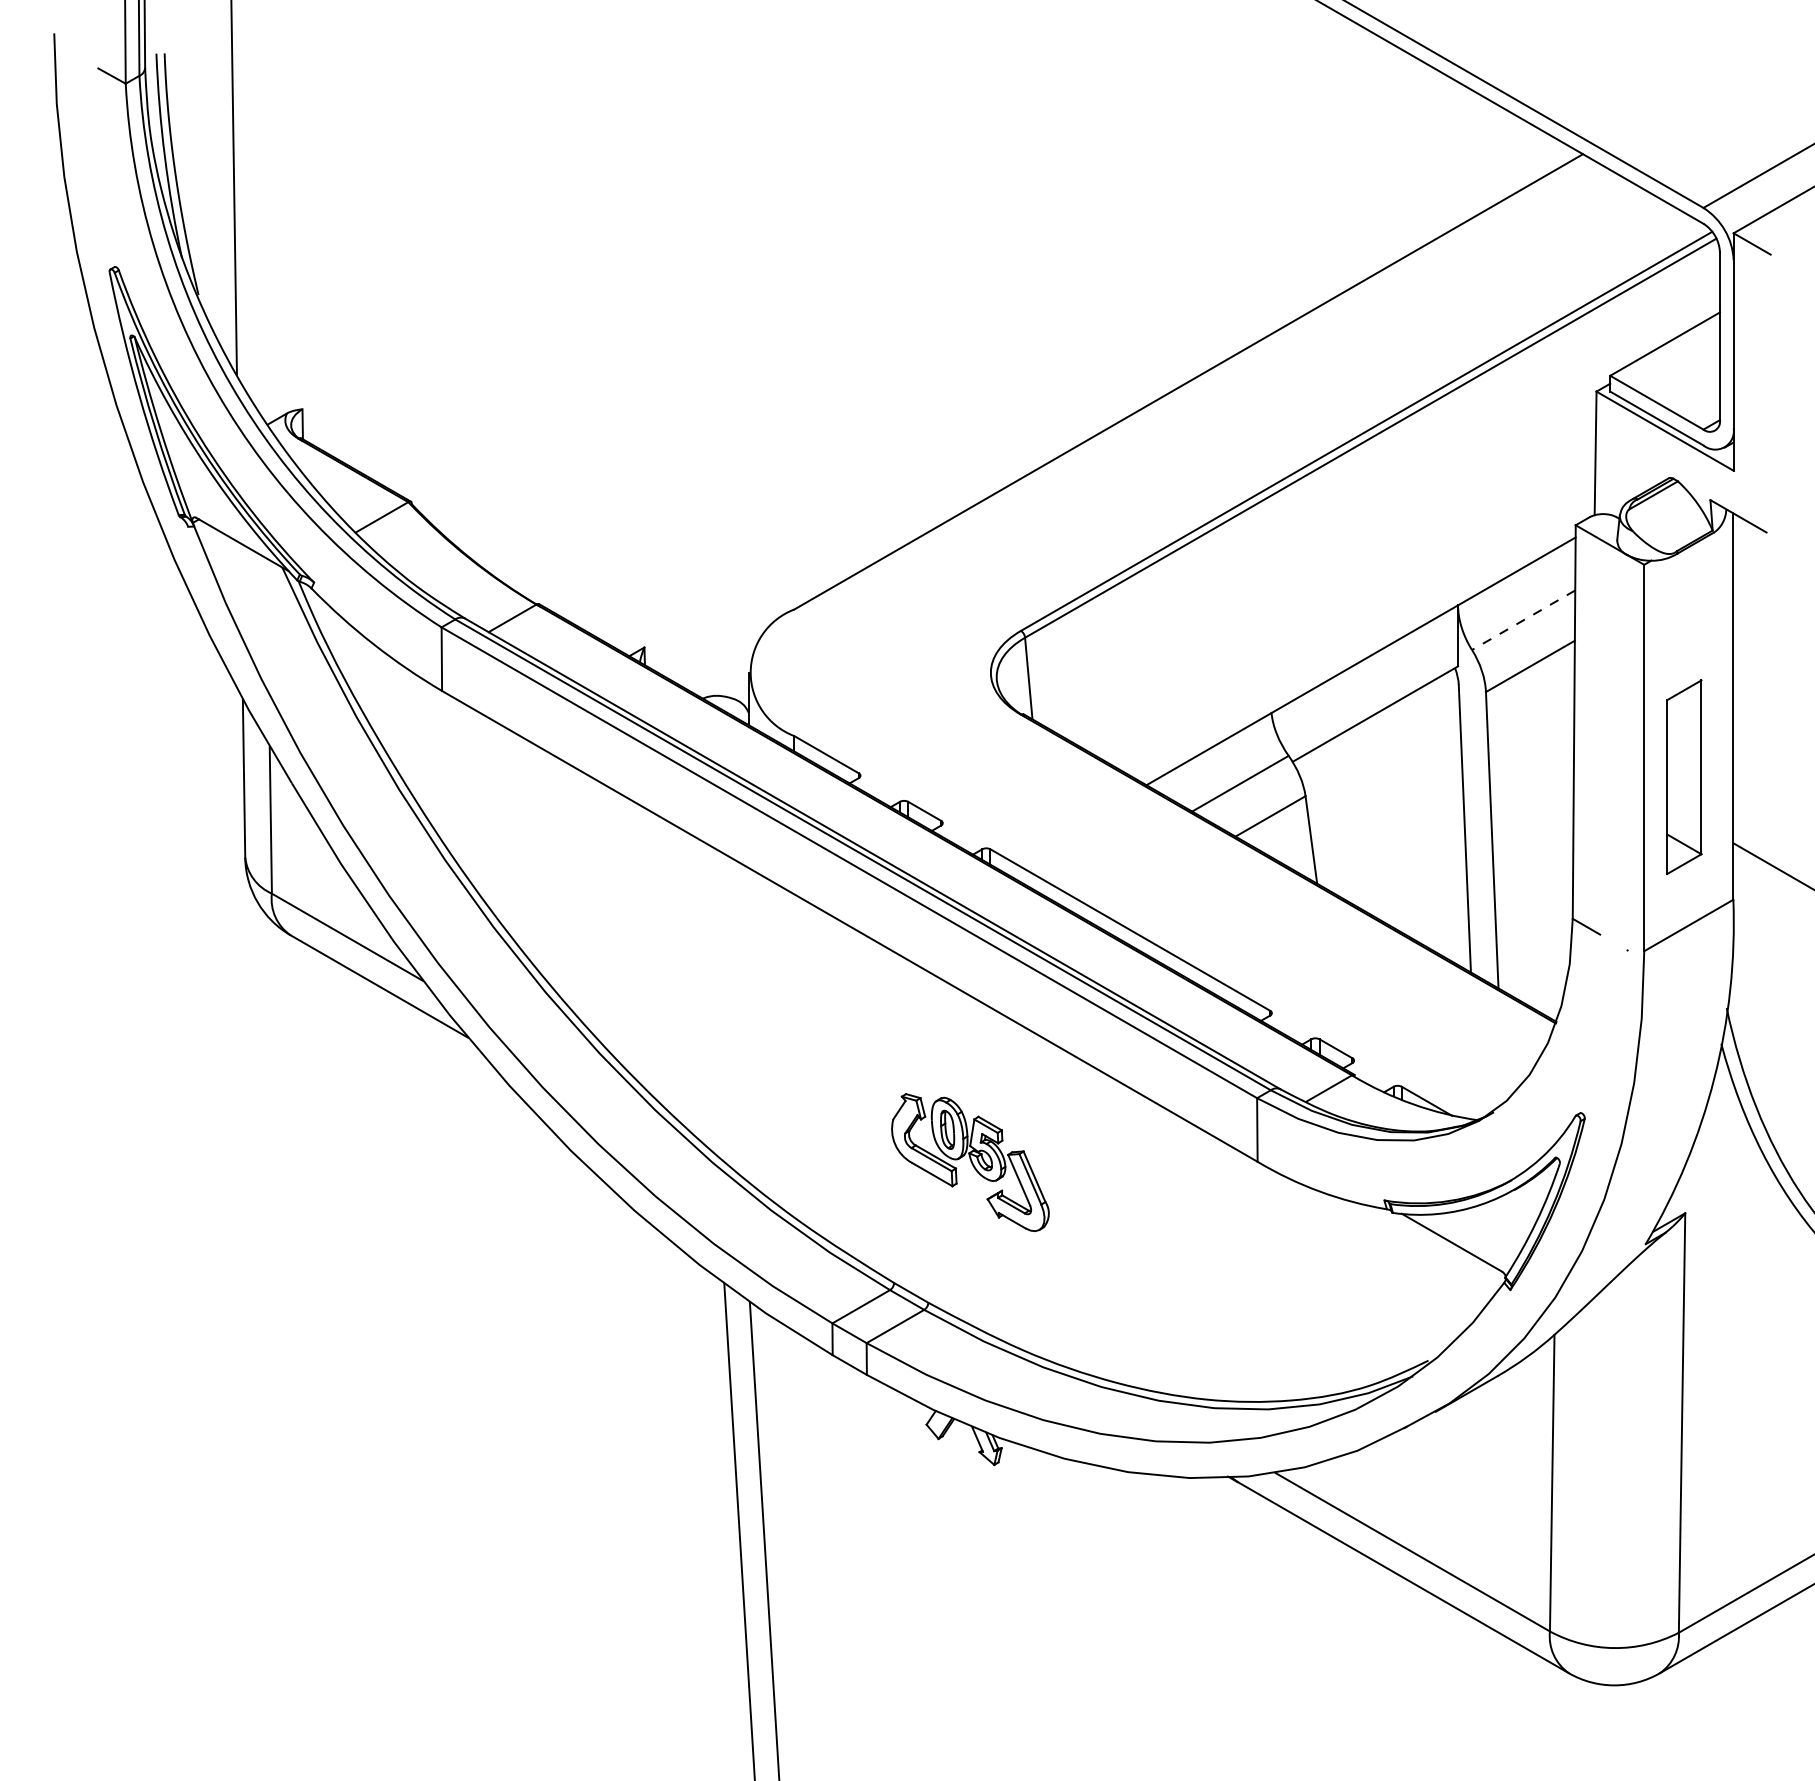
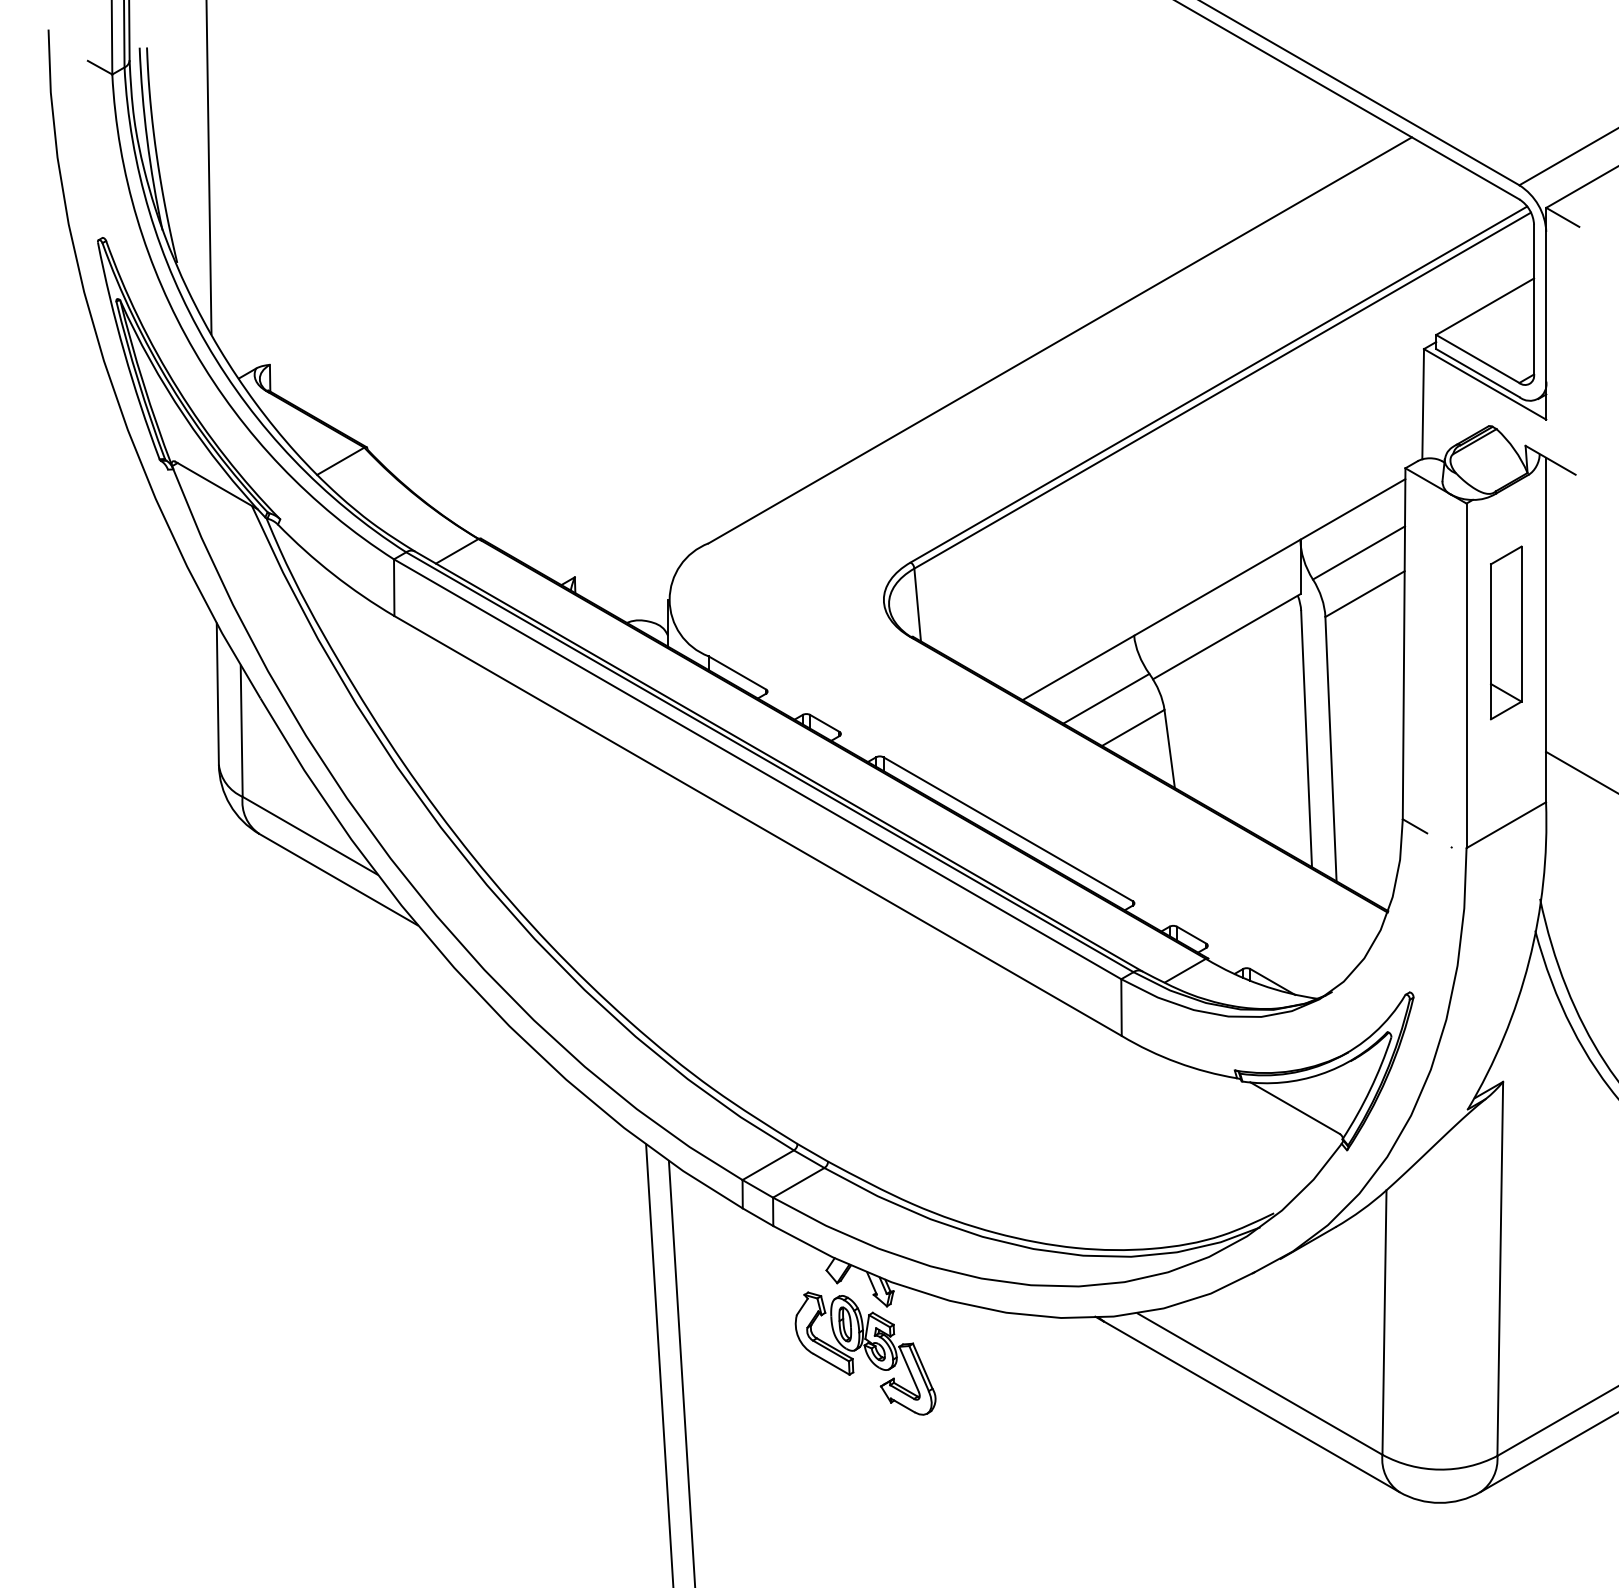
line: (1523, 620) -> (1358, 553), dashed -> solid
part: (1684, 776) -> (1506, 632), moved
part: (970, 1162) -> (865, 1353), moved

